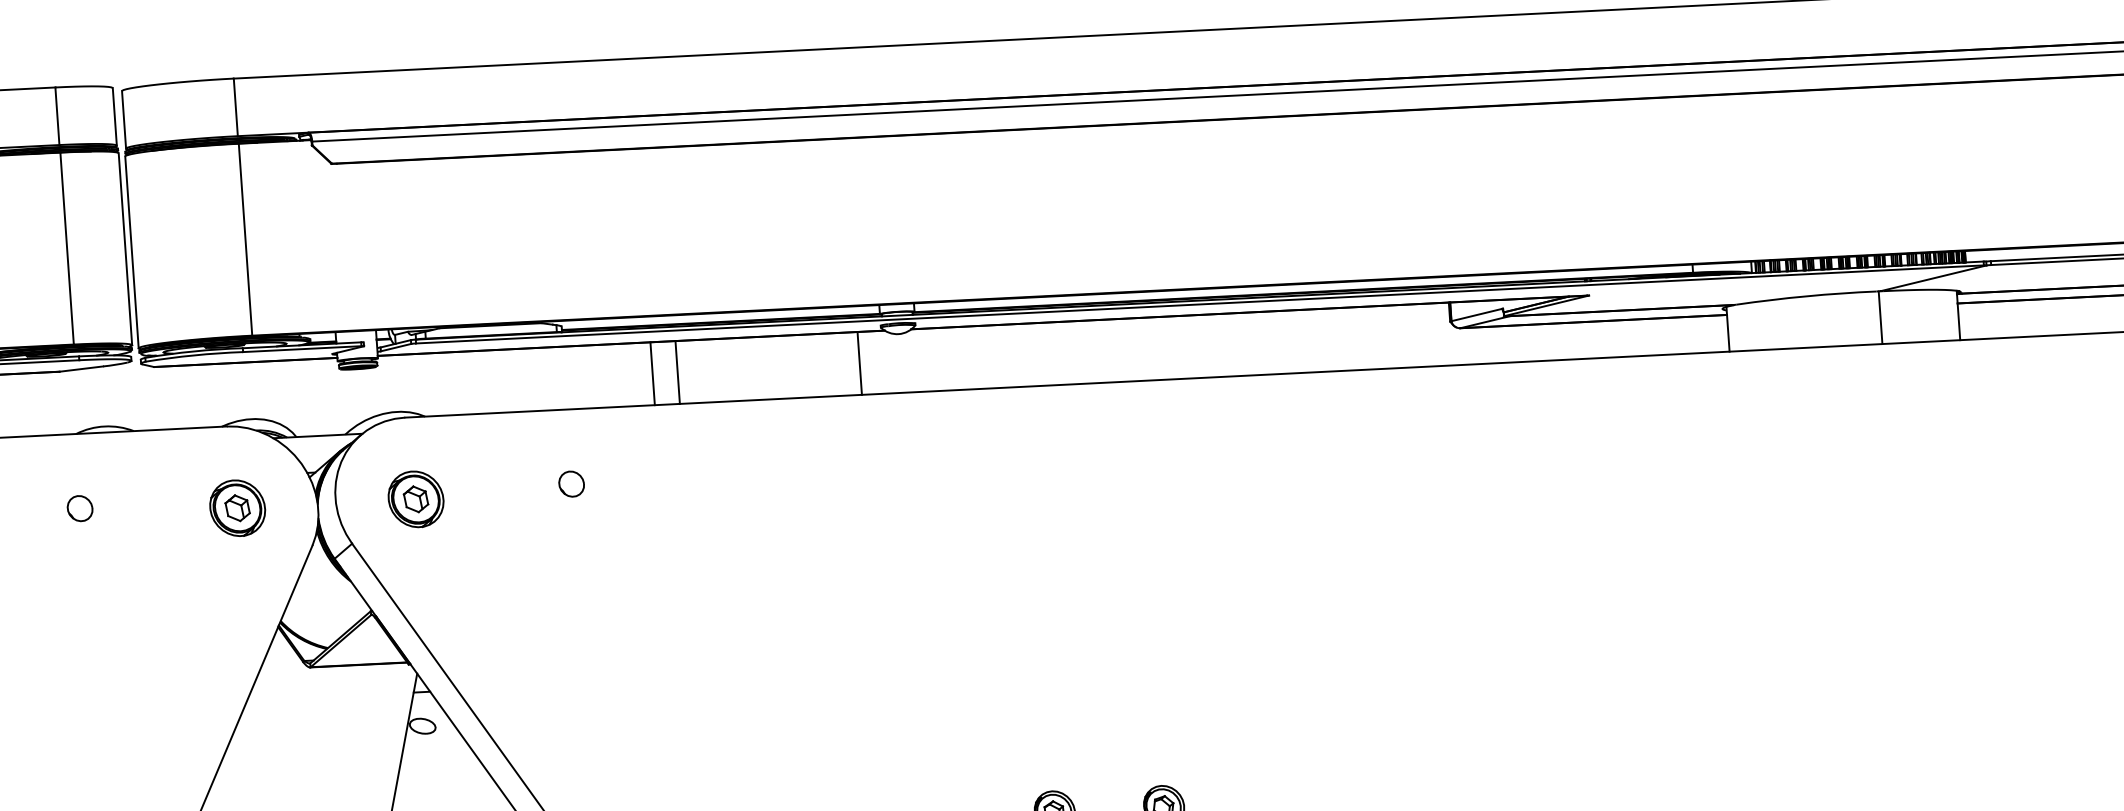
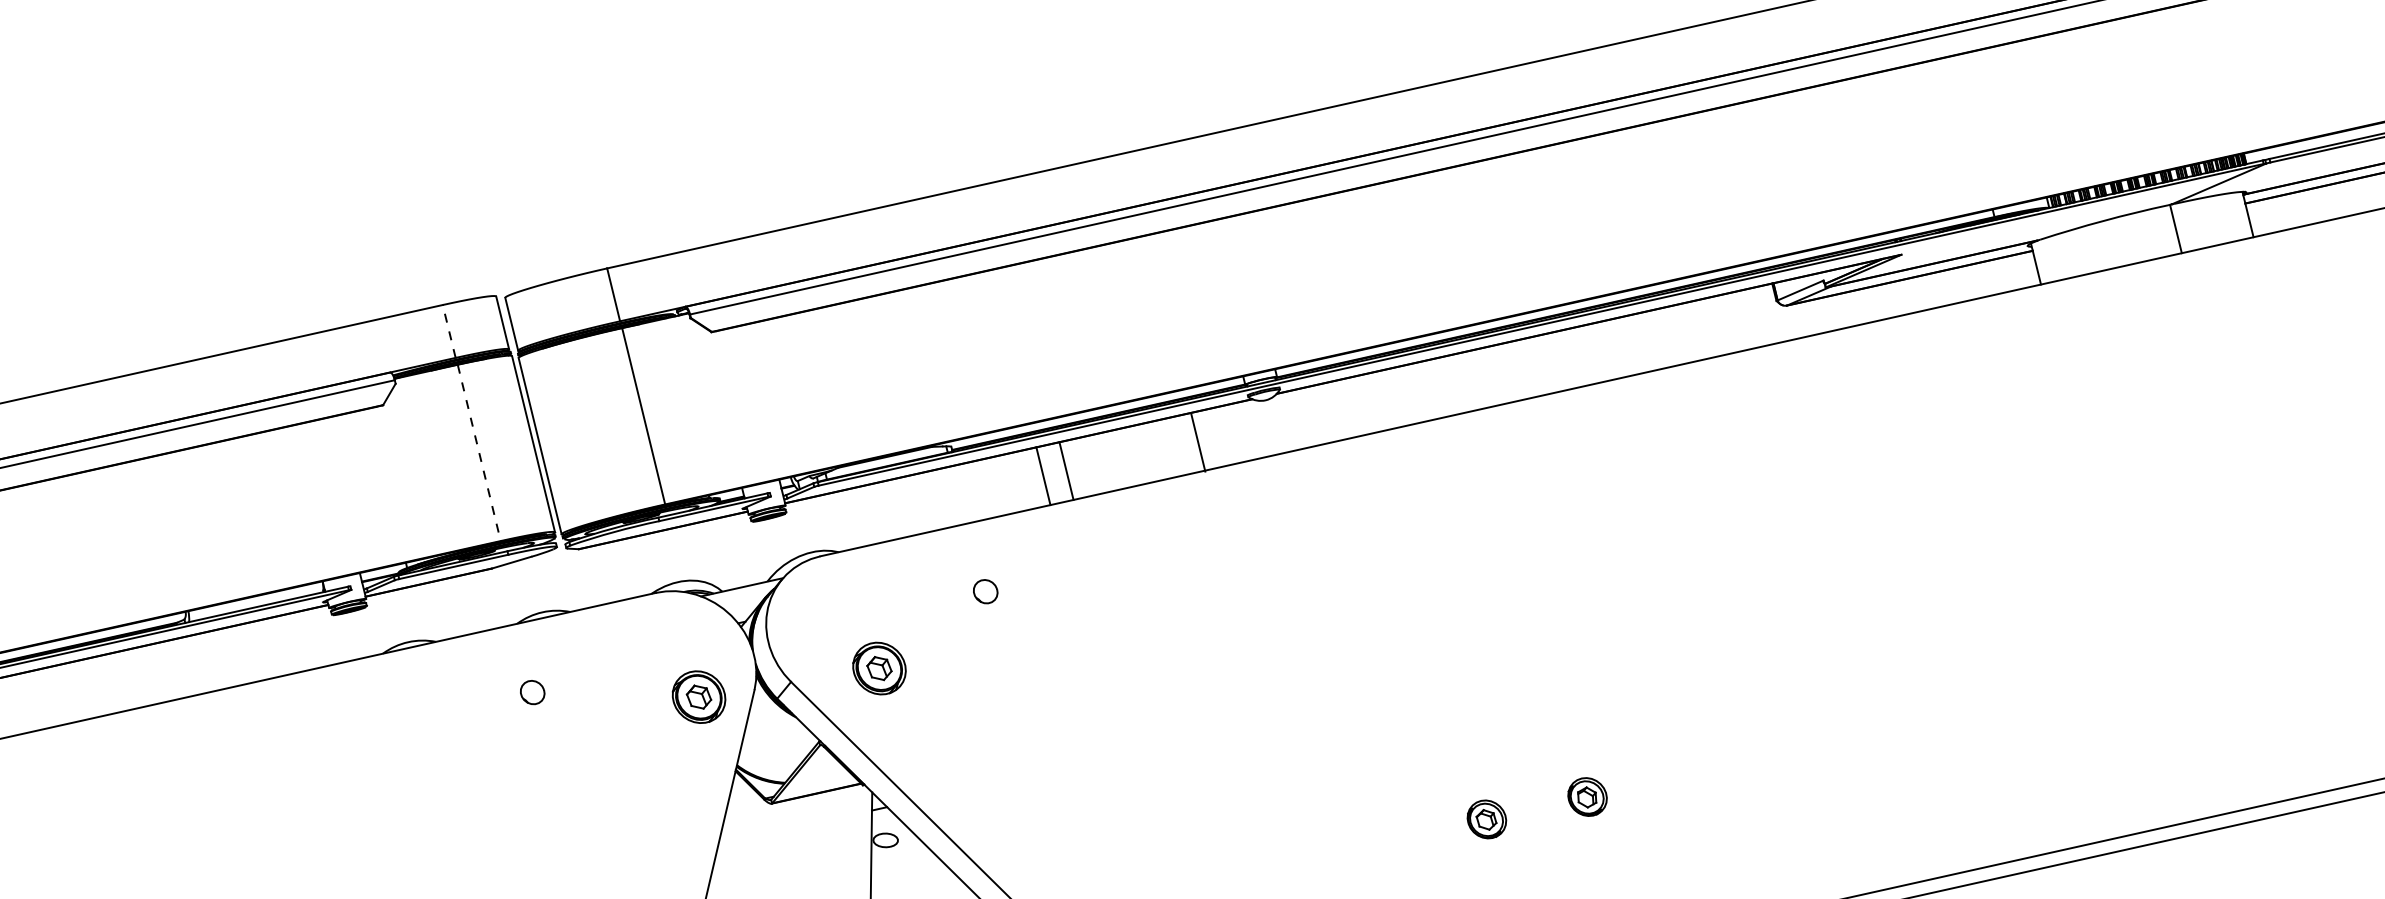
line: (57, 115) -> (449, 330), solid -> dashed
line: (67, 248) -> (479, 452), solid -> dashed
line: (859, 363) -> (1198, 442), moved
part: (416, 499) -> (879, 668), moved
part: (237, 507) -> (698, 696), moved

